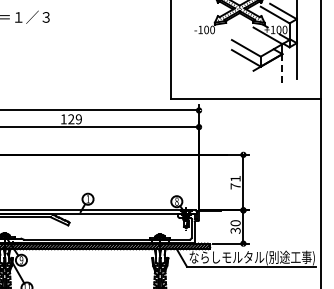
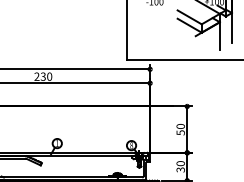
line: (282, 70) -> (219, 35), dashed -> solid
text: (70, 119) -> (42, 76), 129 -> 230
text: (235, 182) -> (180, 129), 71 -> 50

